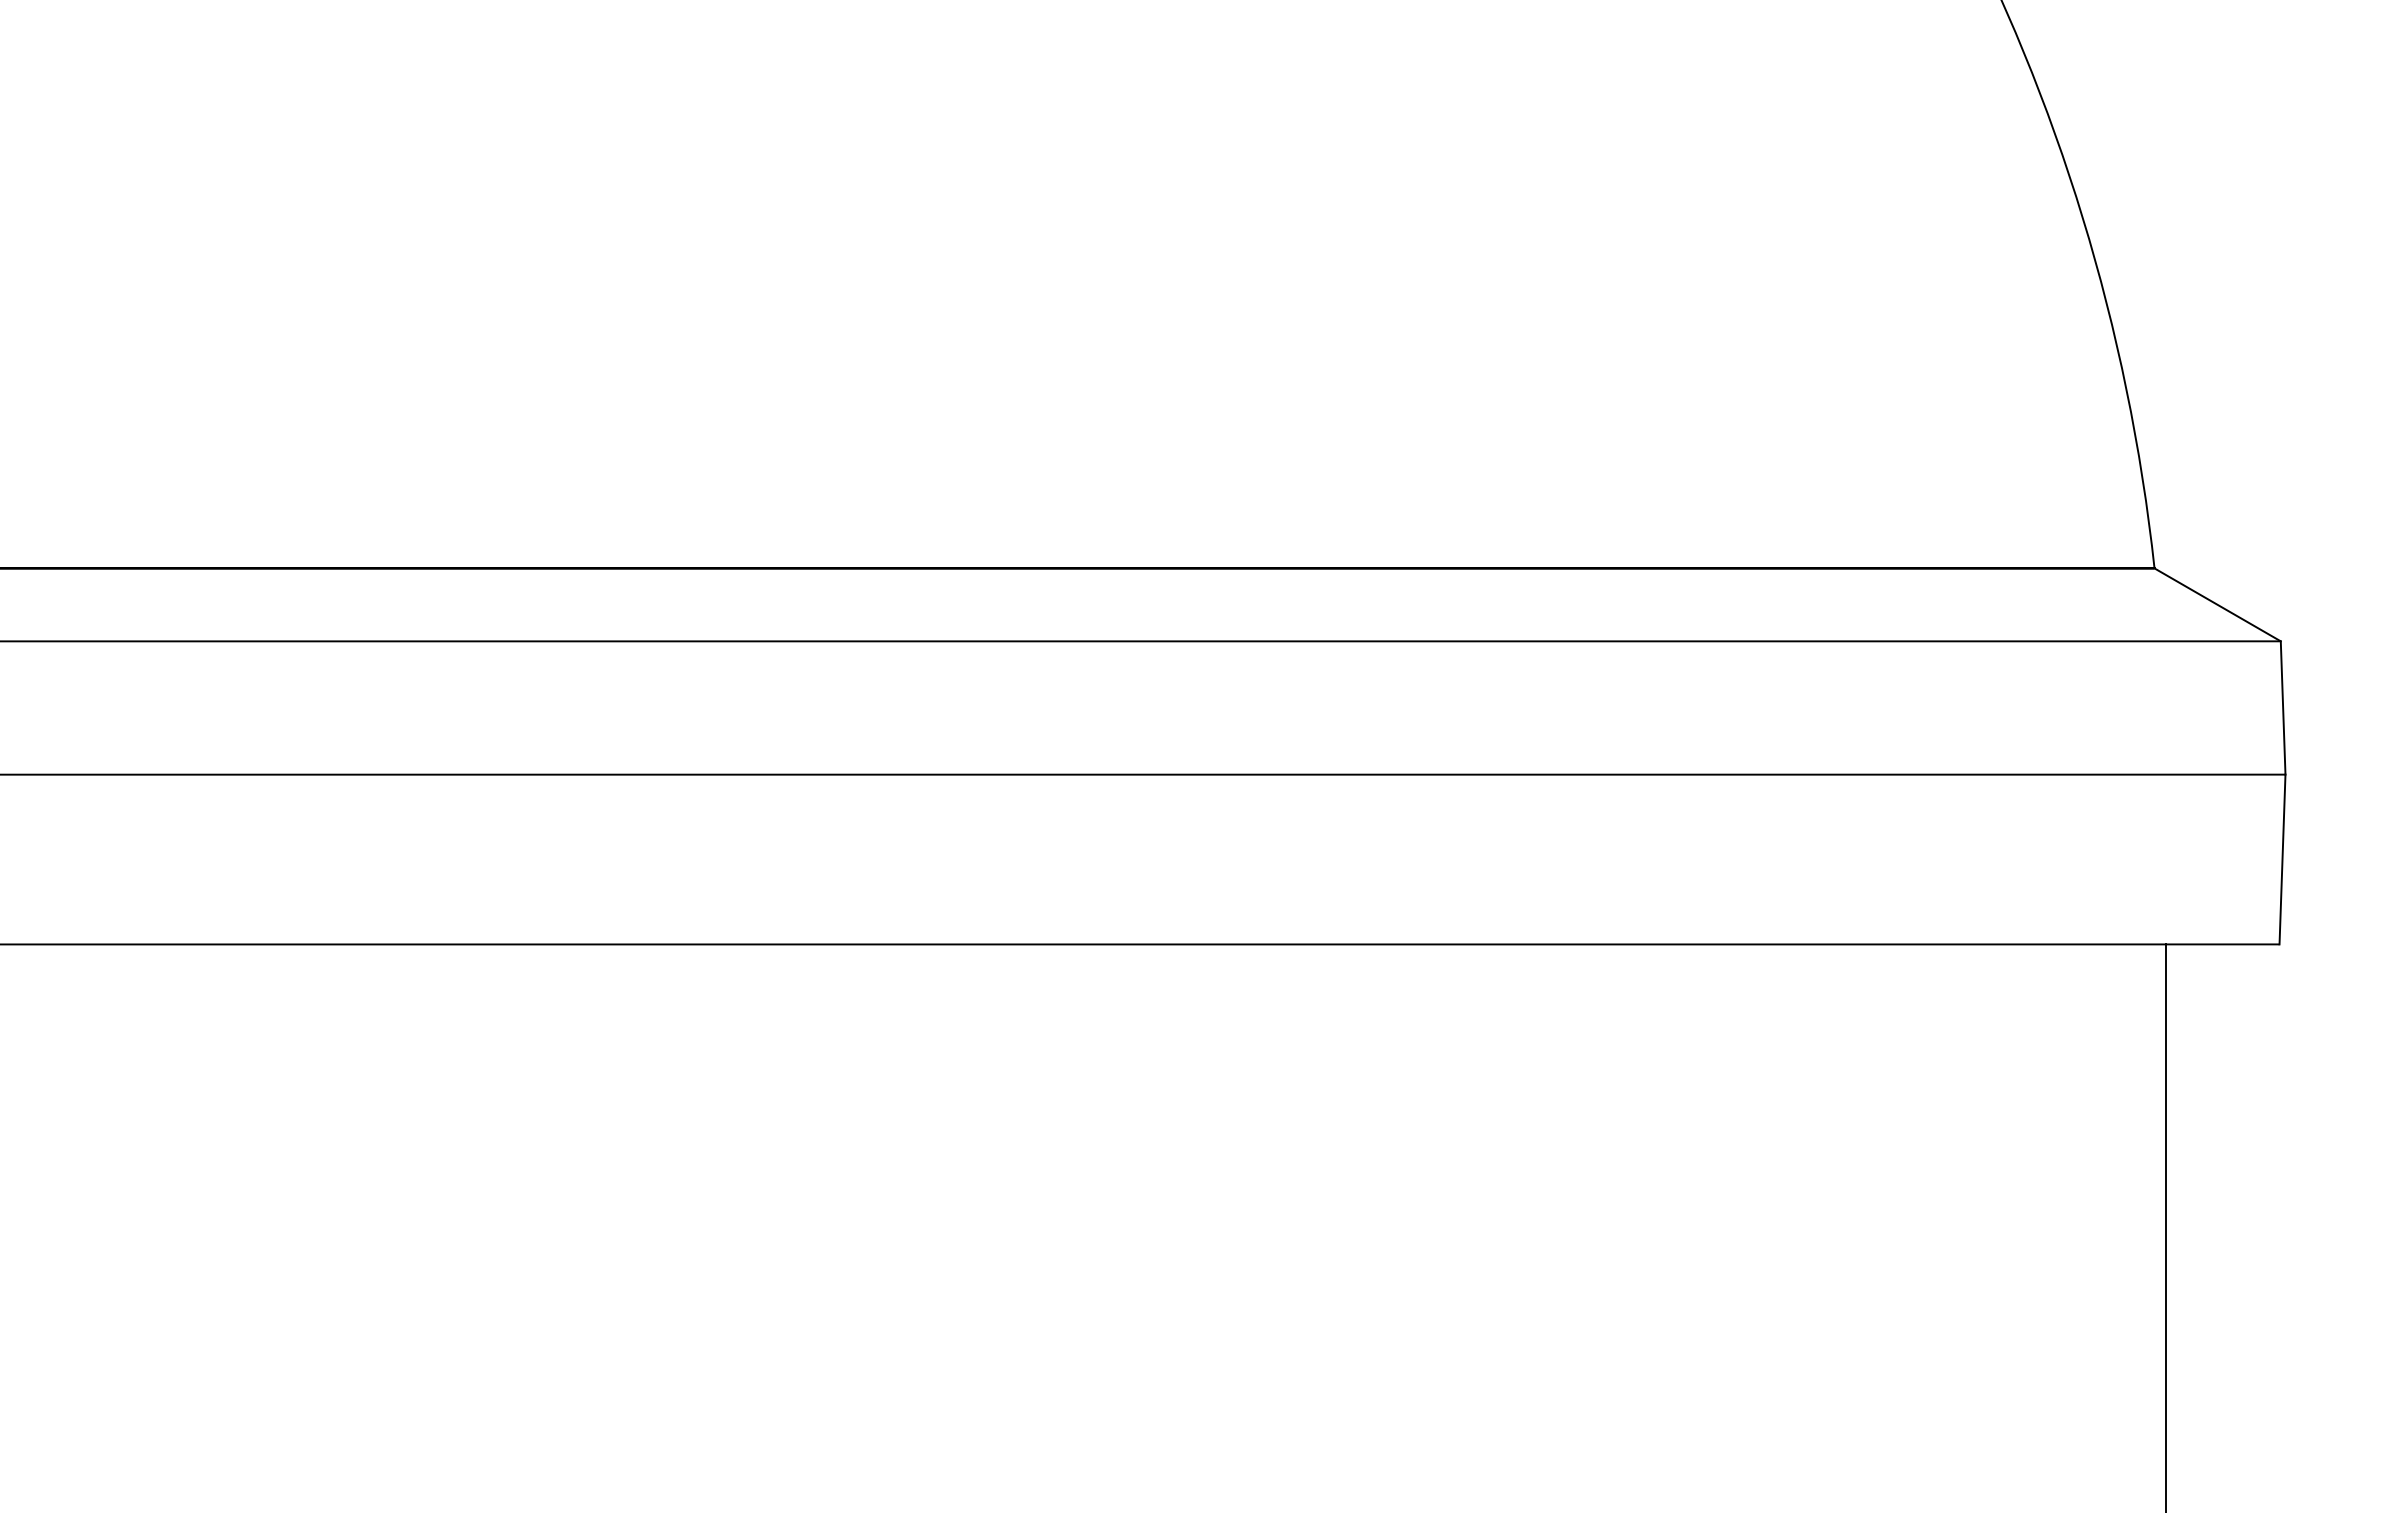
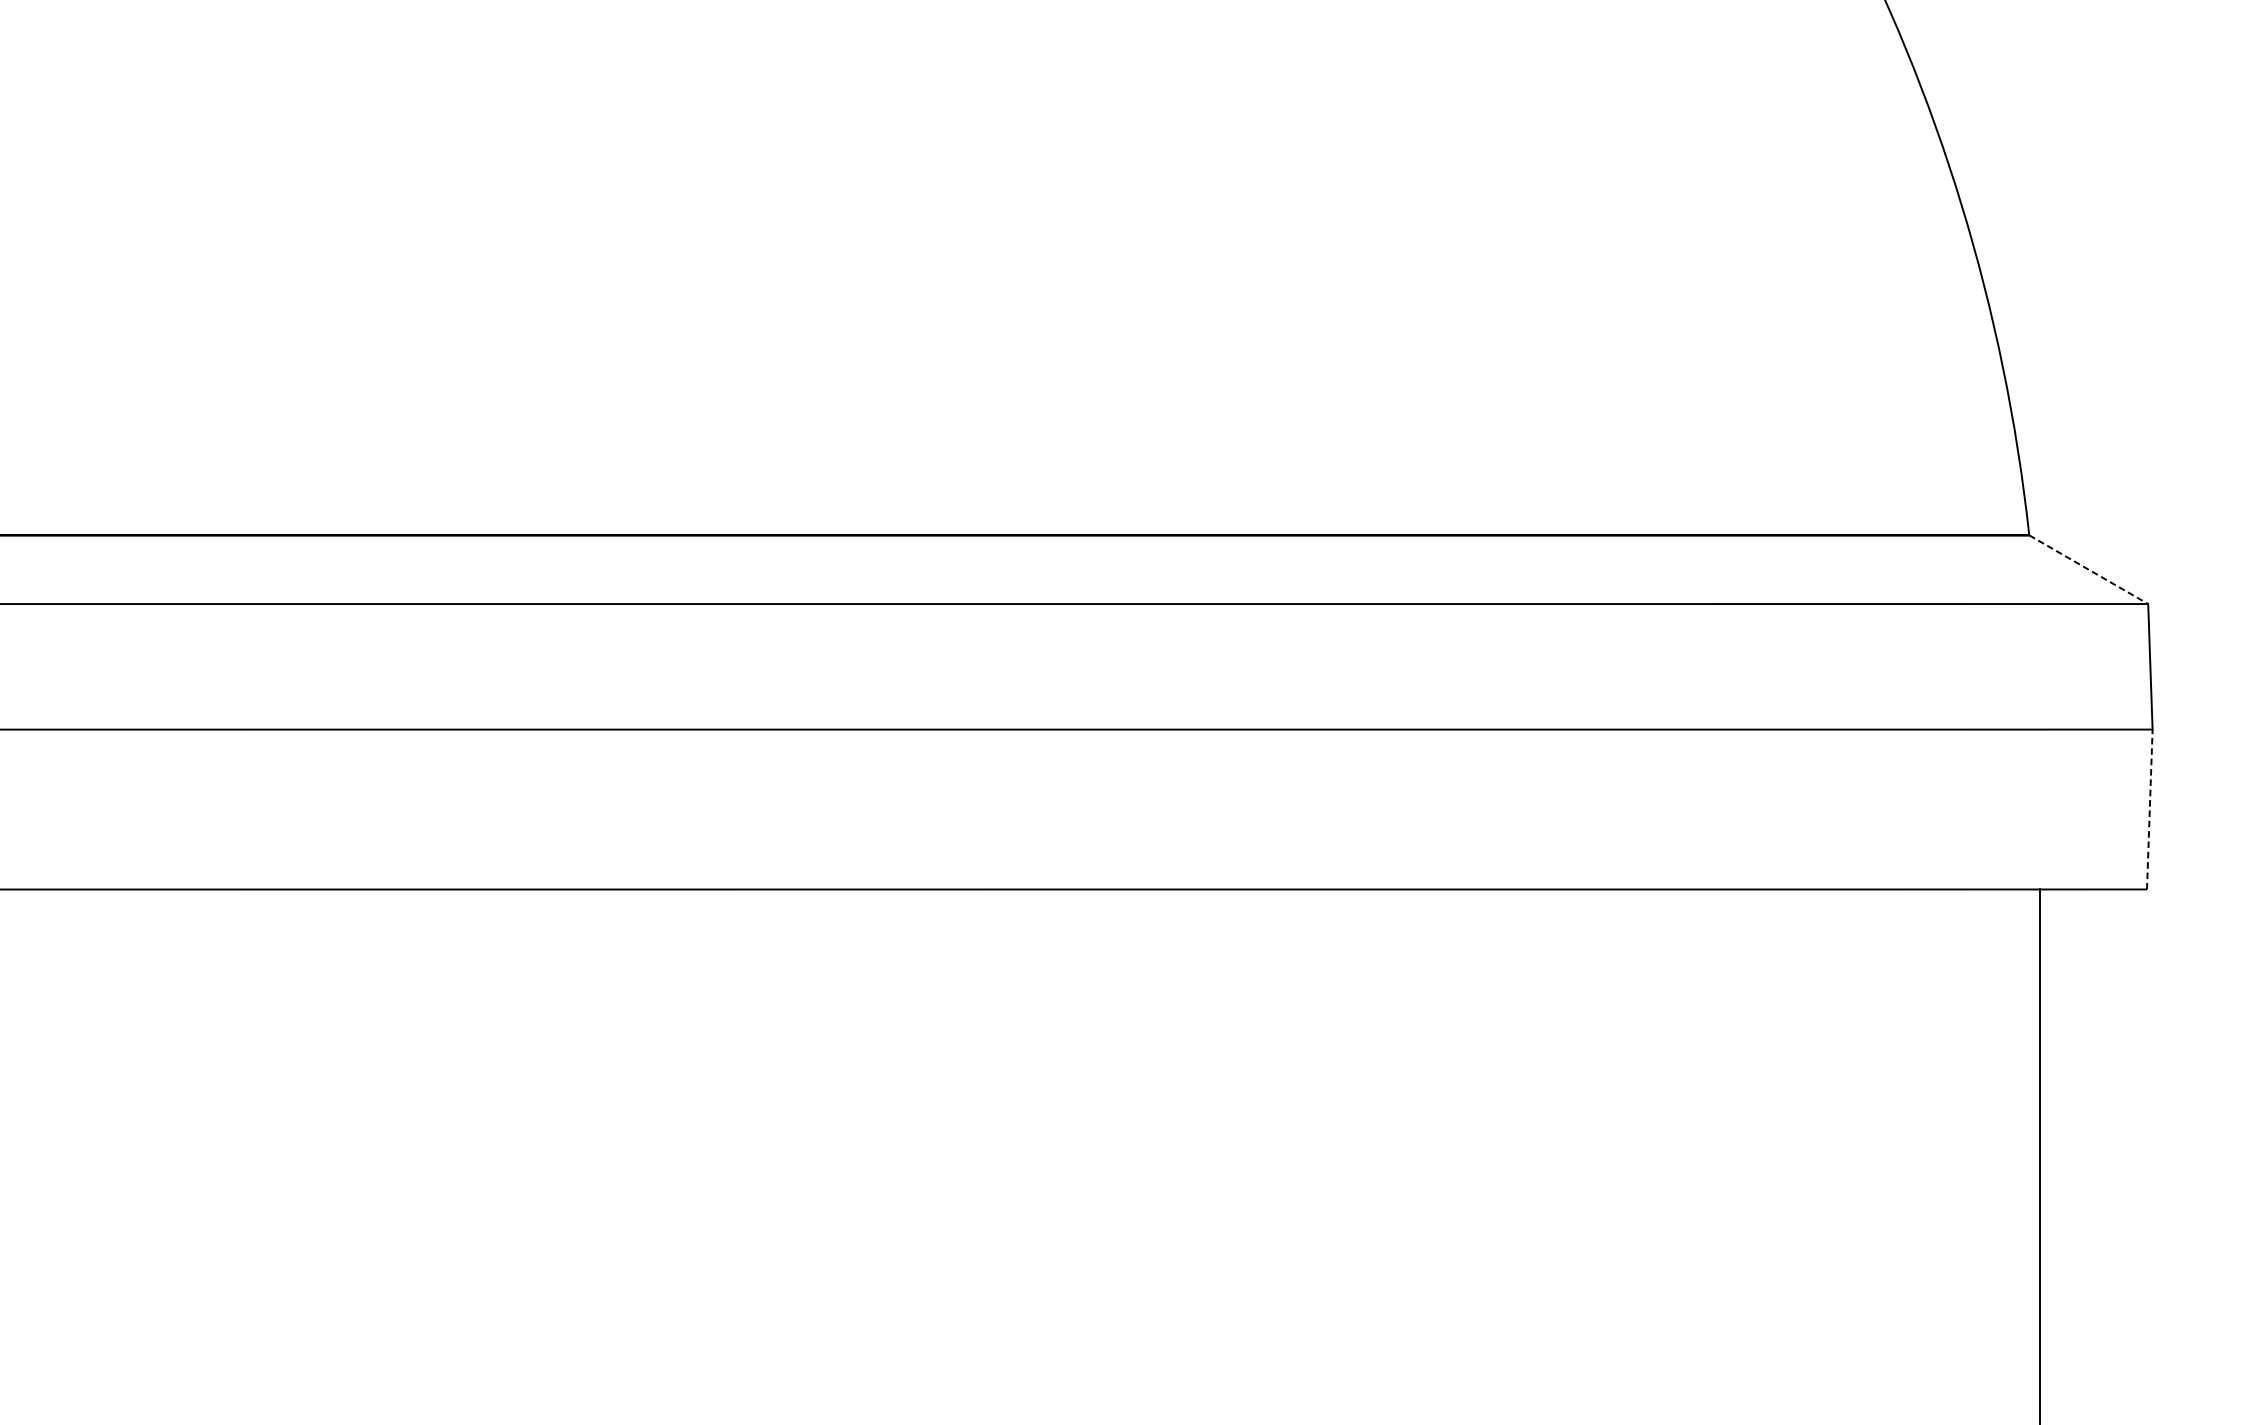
line: (2217, 604) -> (2088, 569), solid -> dashed
line: (2282, 859) -> (2149, 809), solid -> dashed

